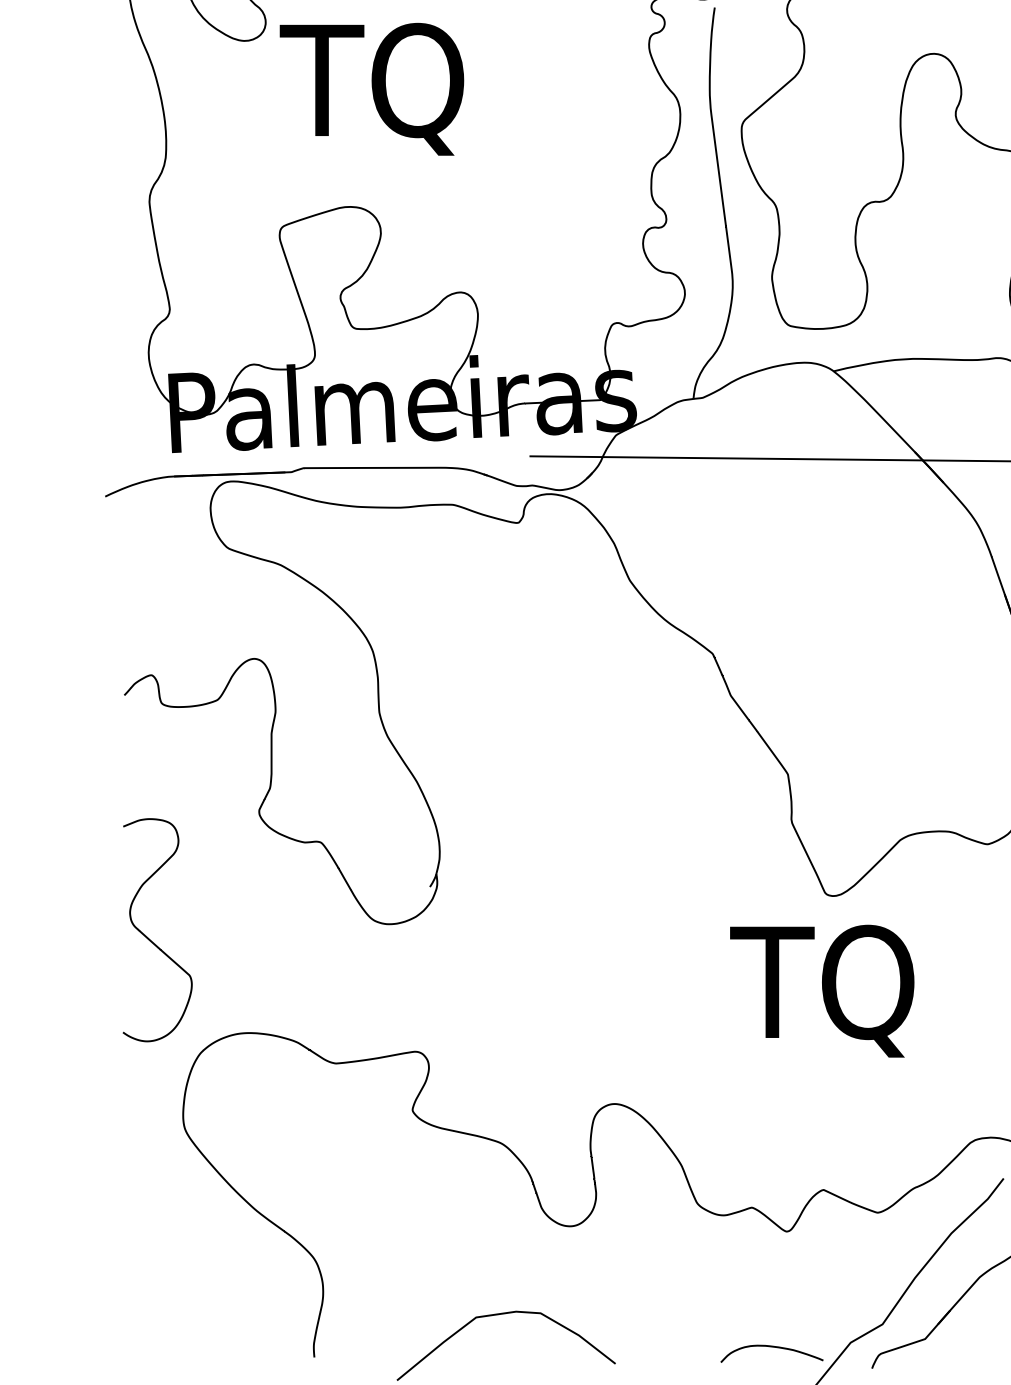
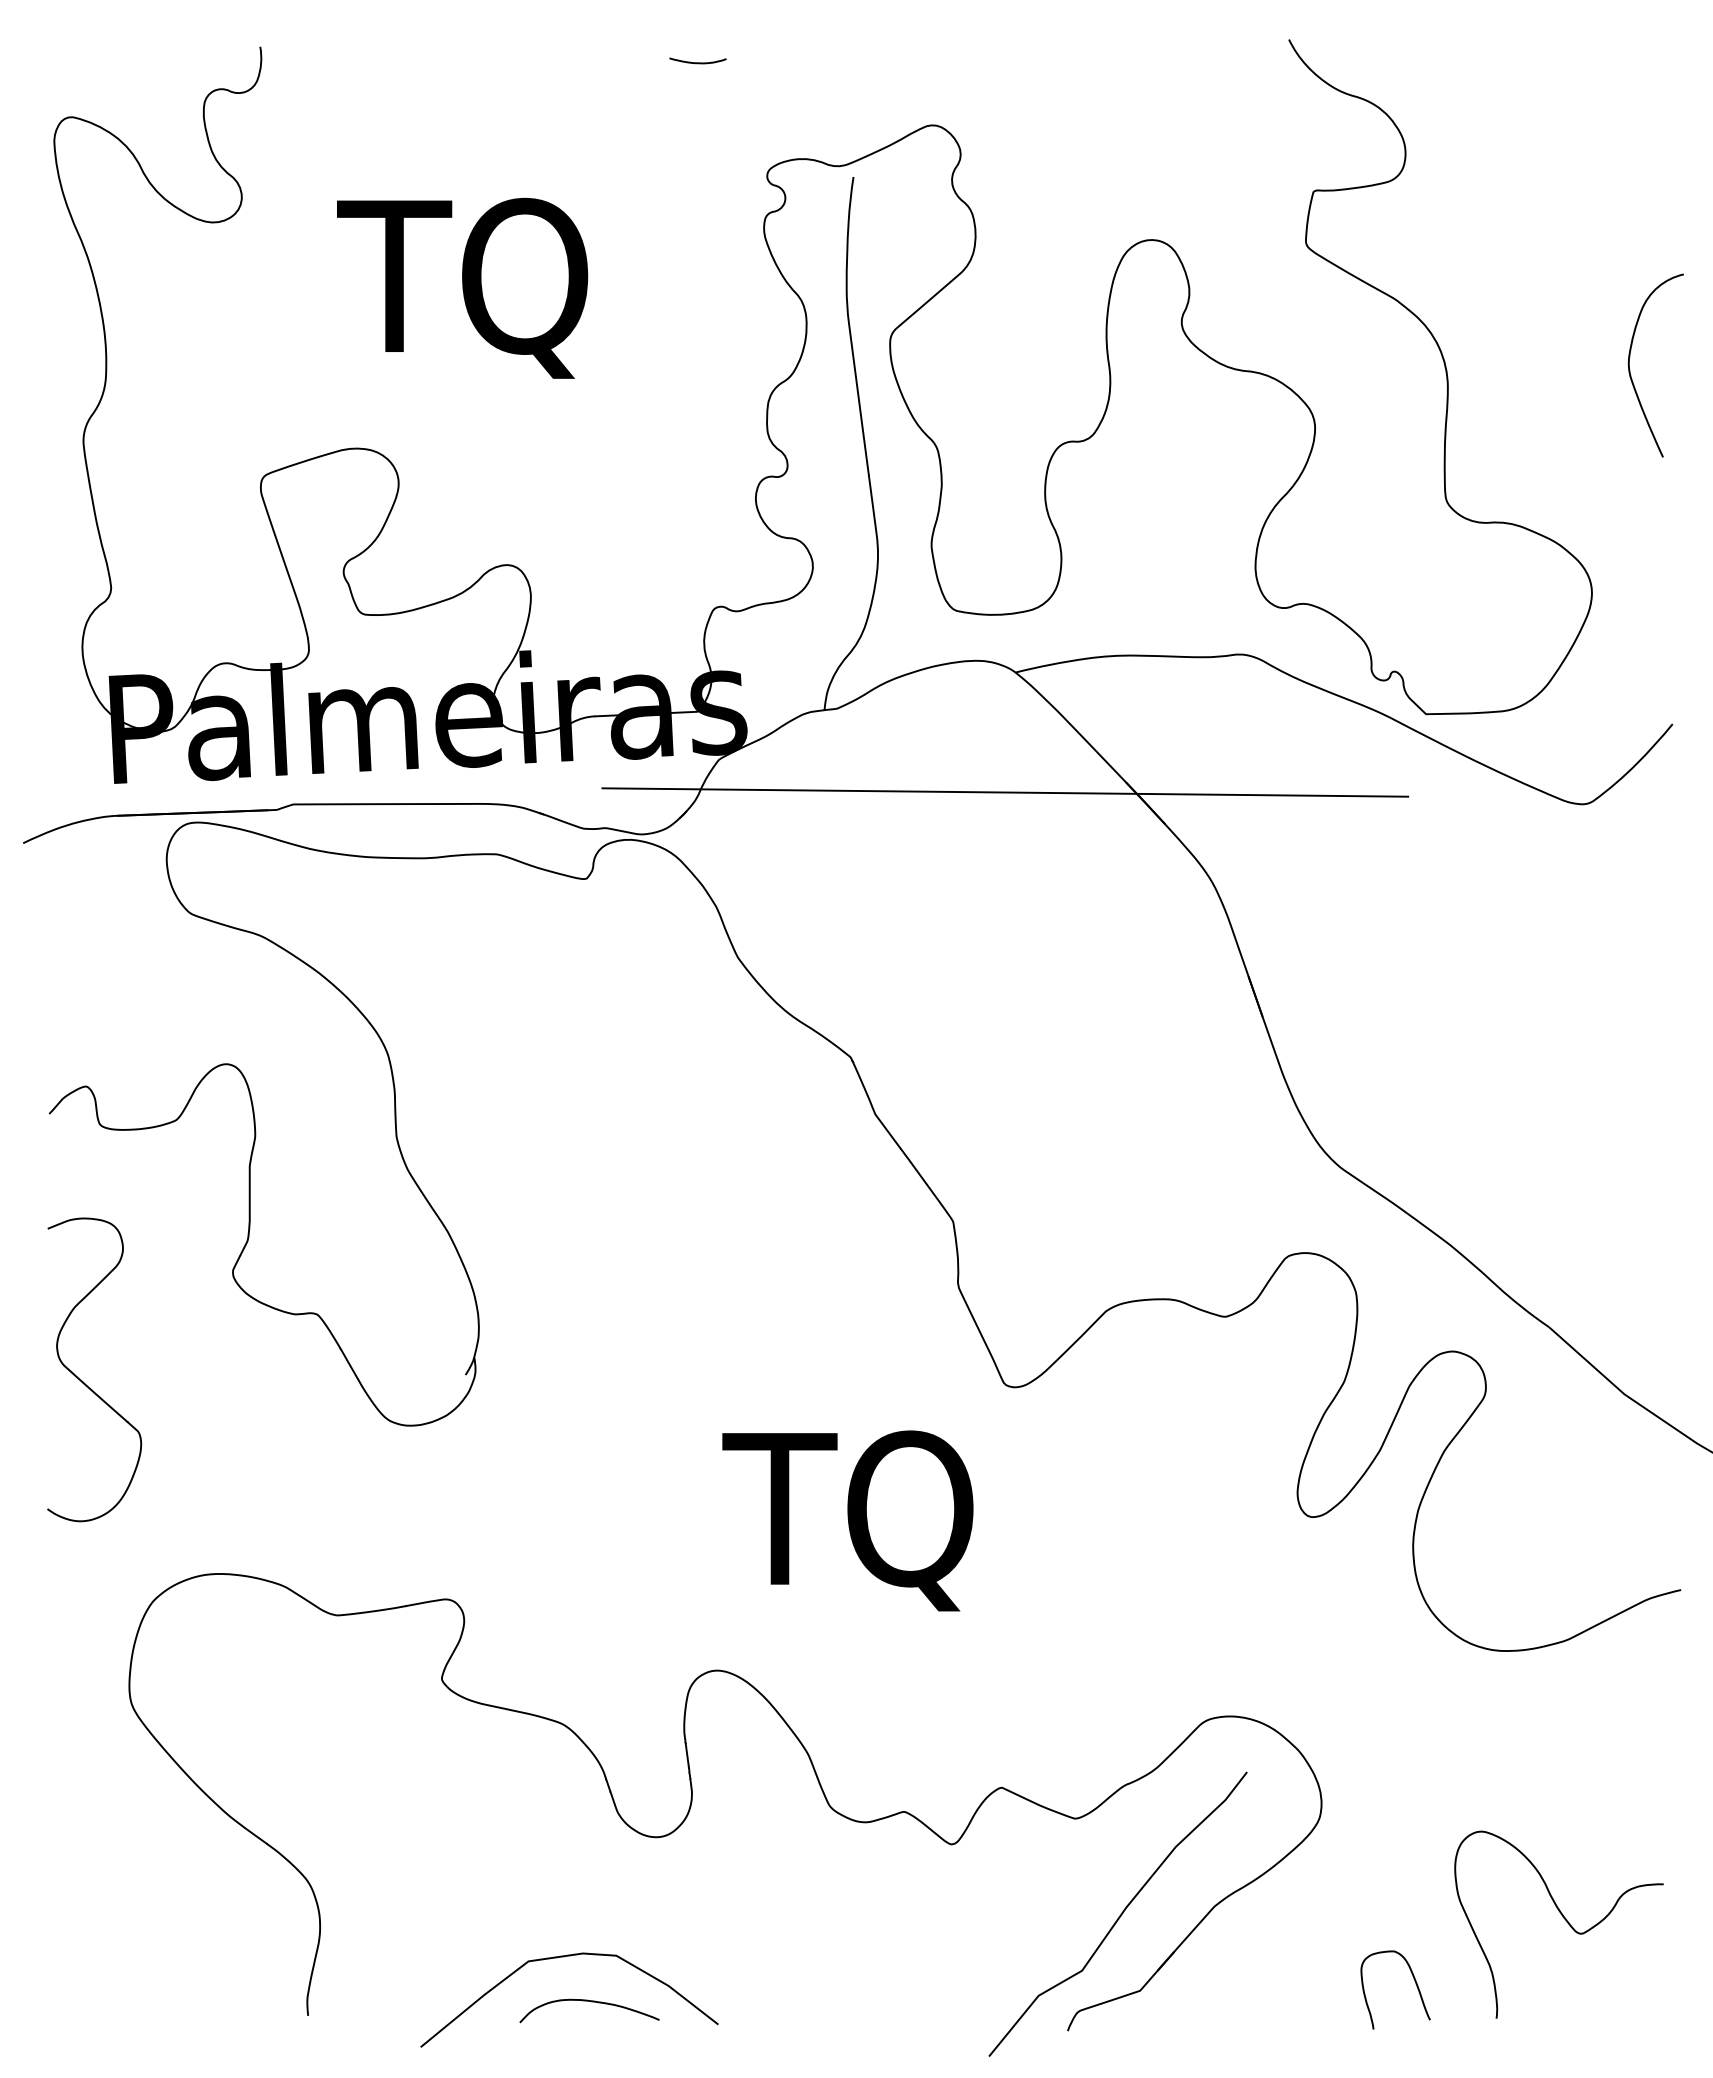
text: (371, 88) -> (462, 287), moved
curve: (148, 938) -> (82, 1380), moved
text: (821, 990) -> (847, 1520), moved
curve: (773, 1347) -> (591, 2002), moved

